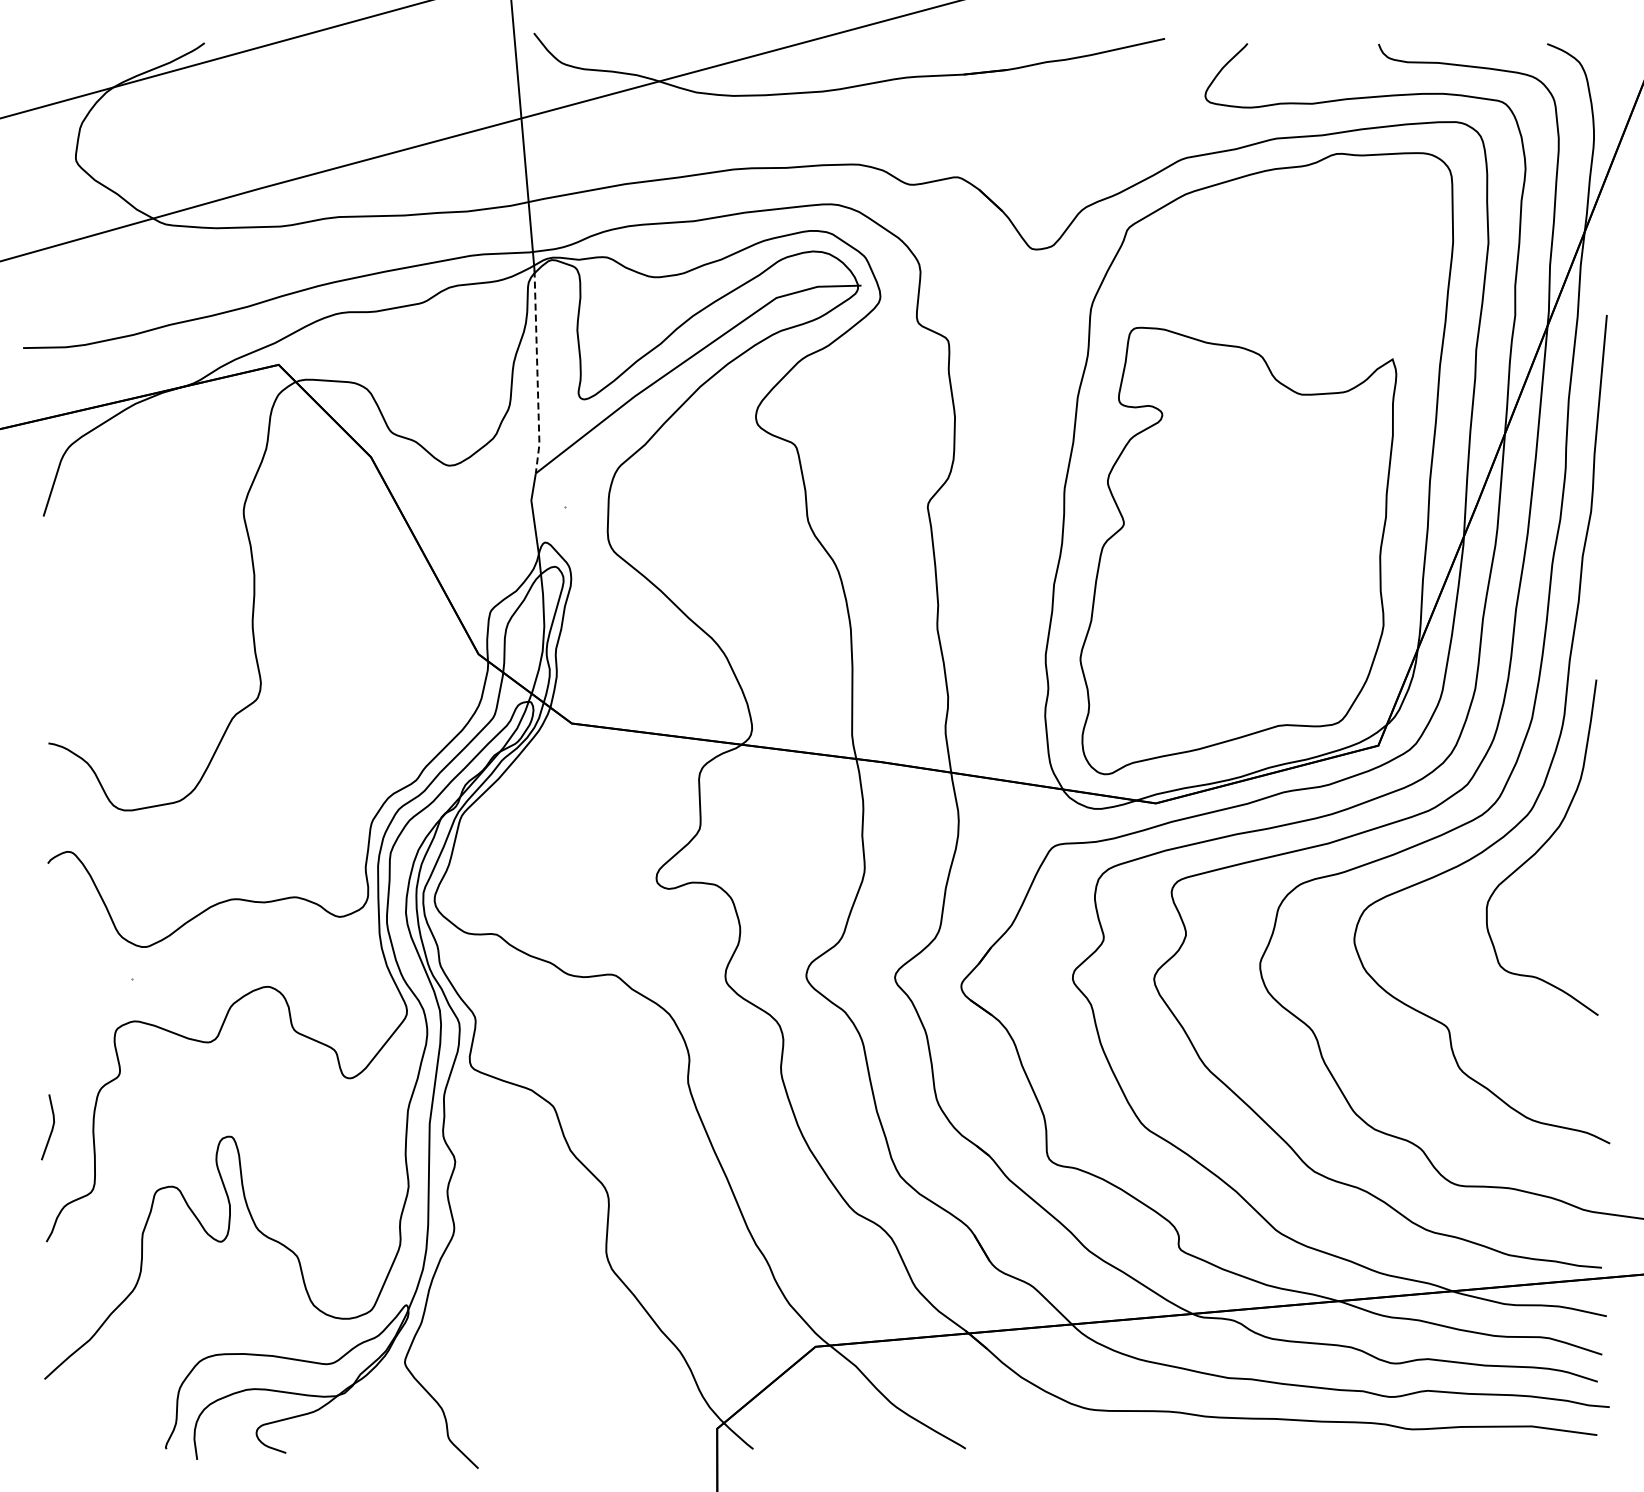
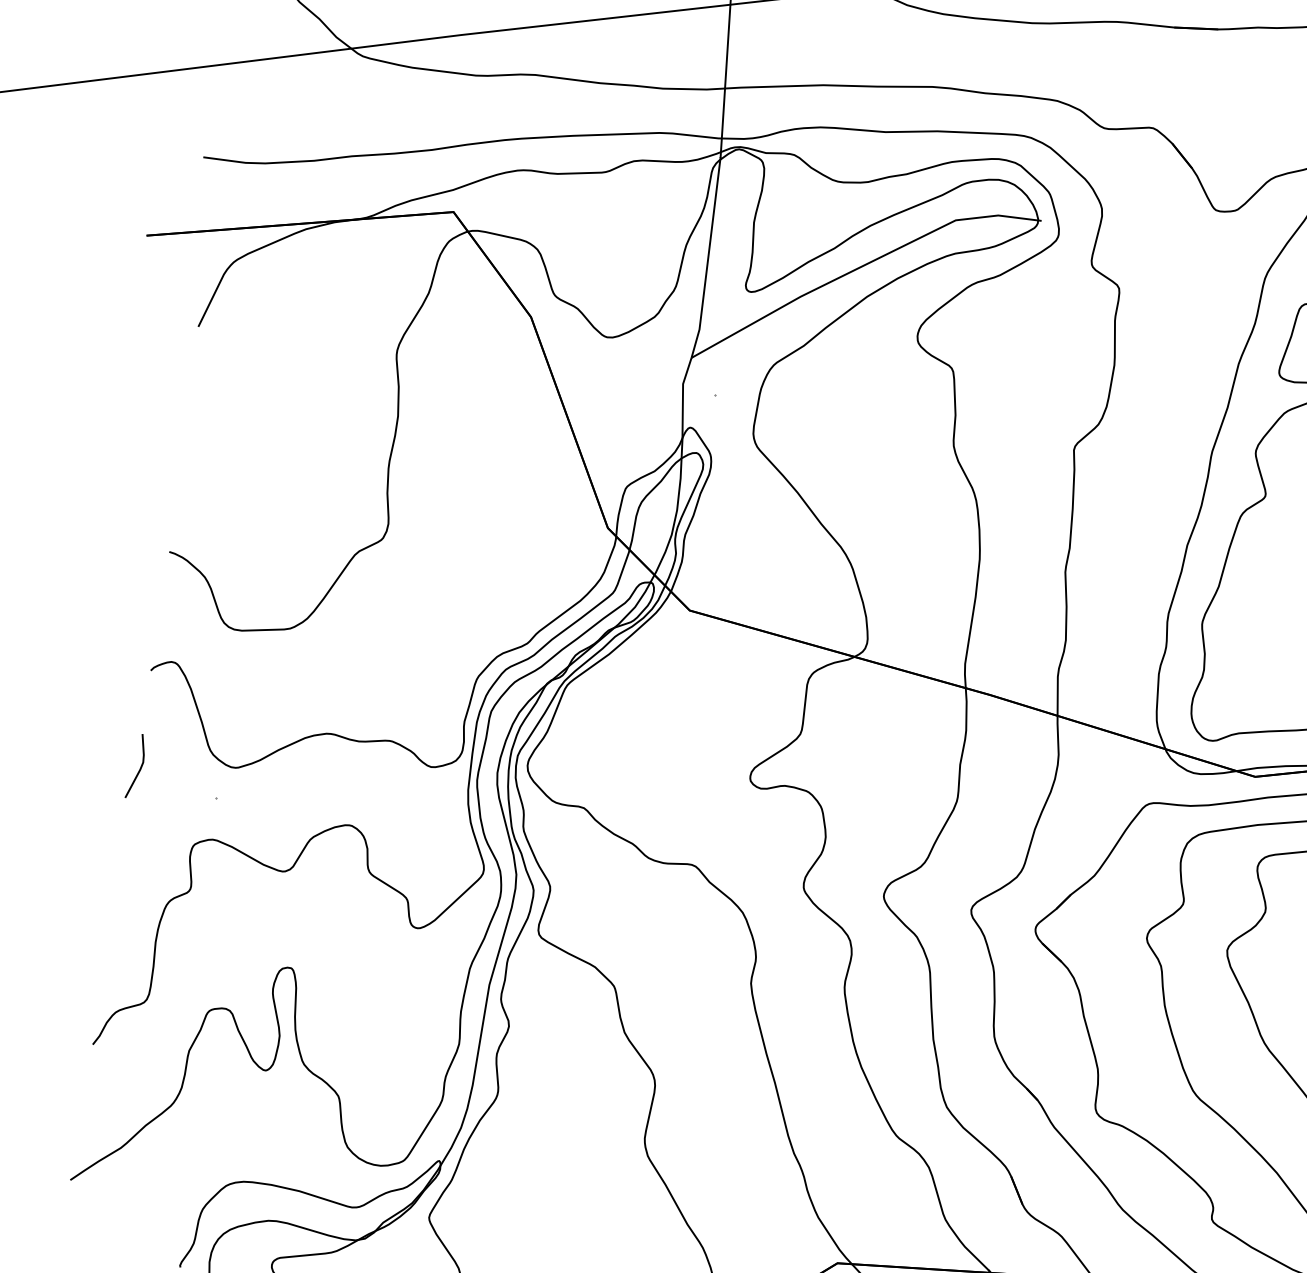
line: (537, 373) -> (708, 259), dashed -> solid
line: (51, 1128) -> (139, 768), moved

